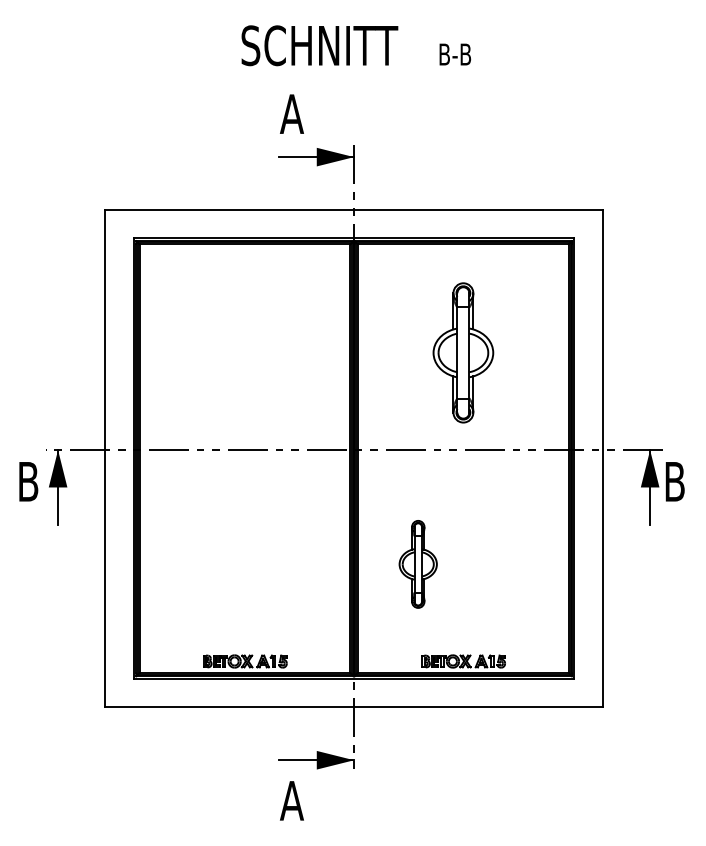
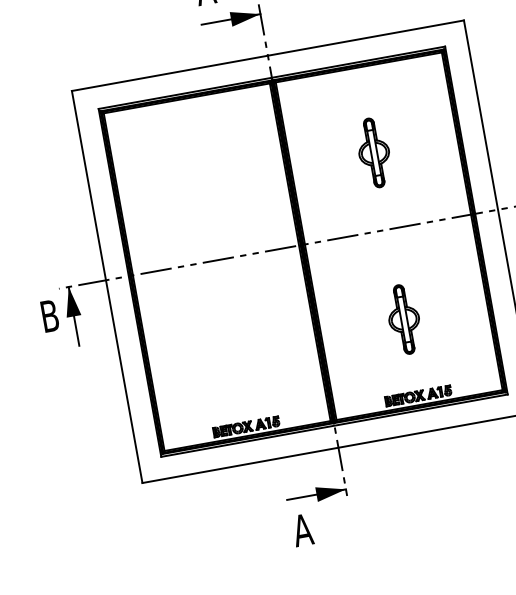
part: (462, 352) -> (373, 152), size x0.62
part: (417, 564) -> (403, 319), moved

